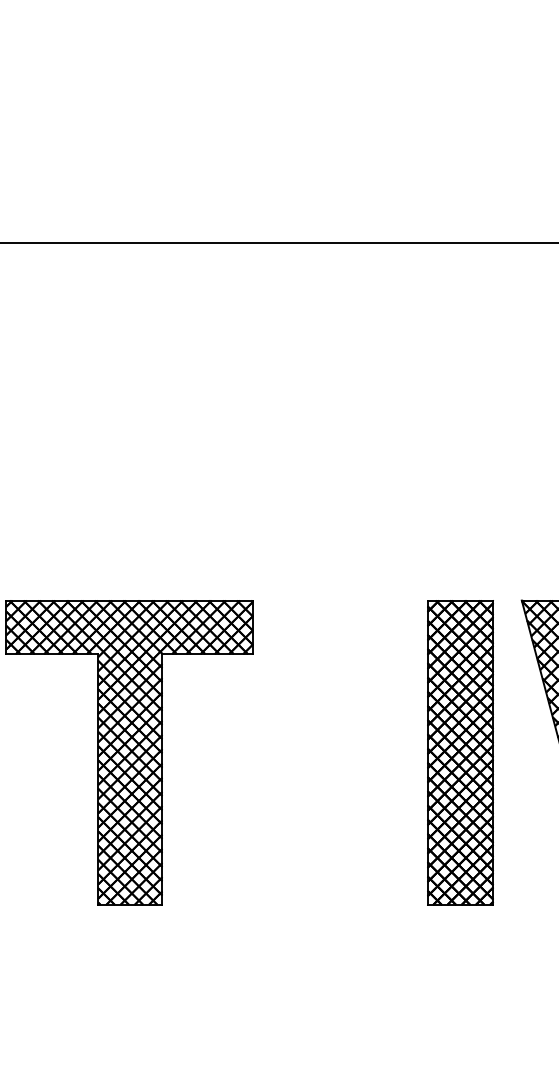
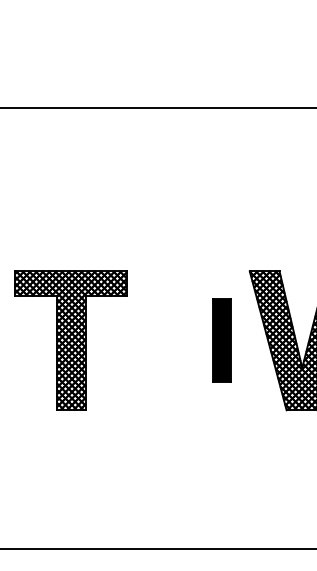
part: (459, 751) -> (221, 340), size x0.6

